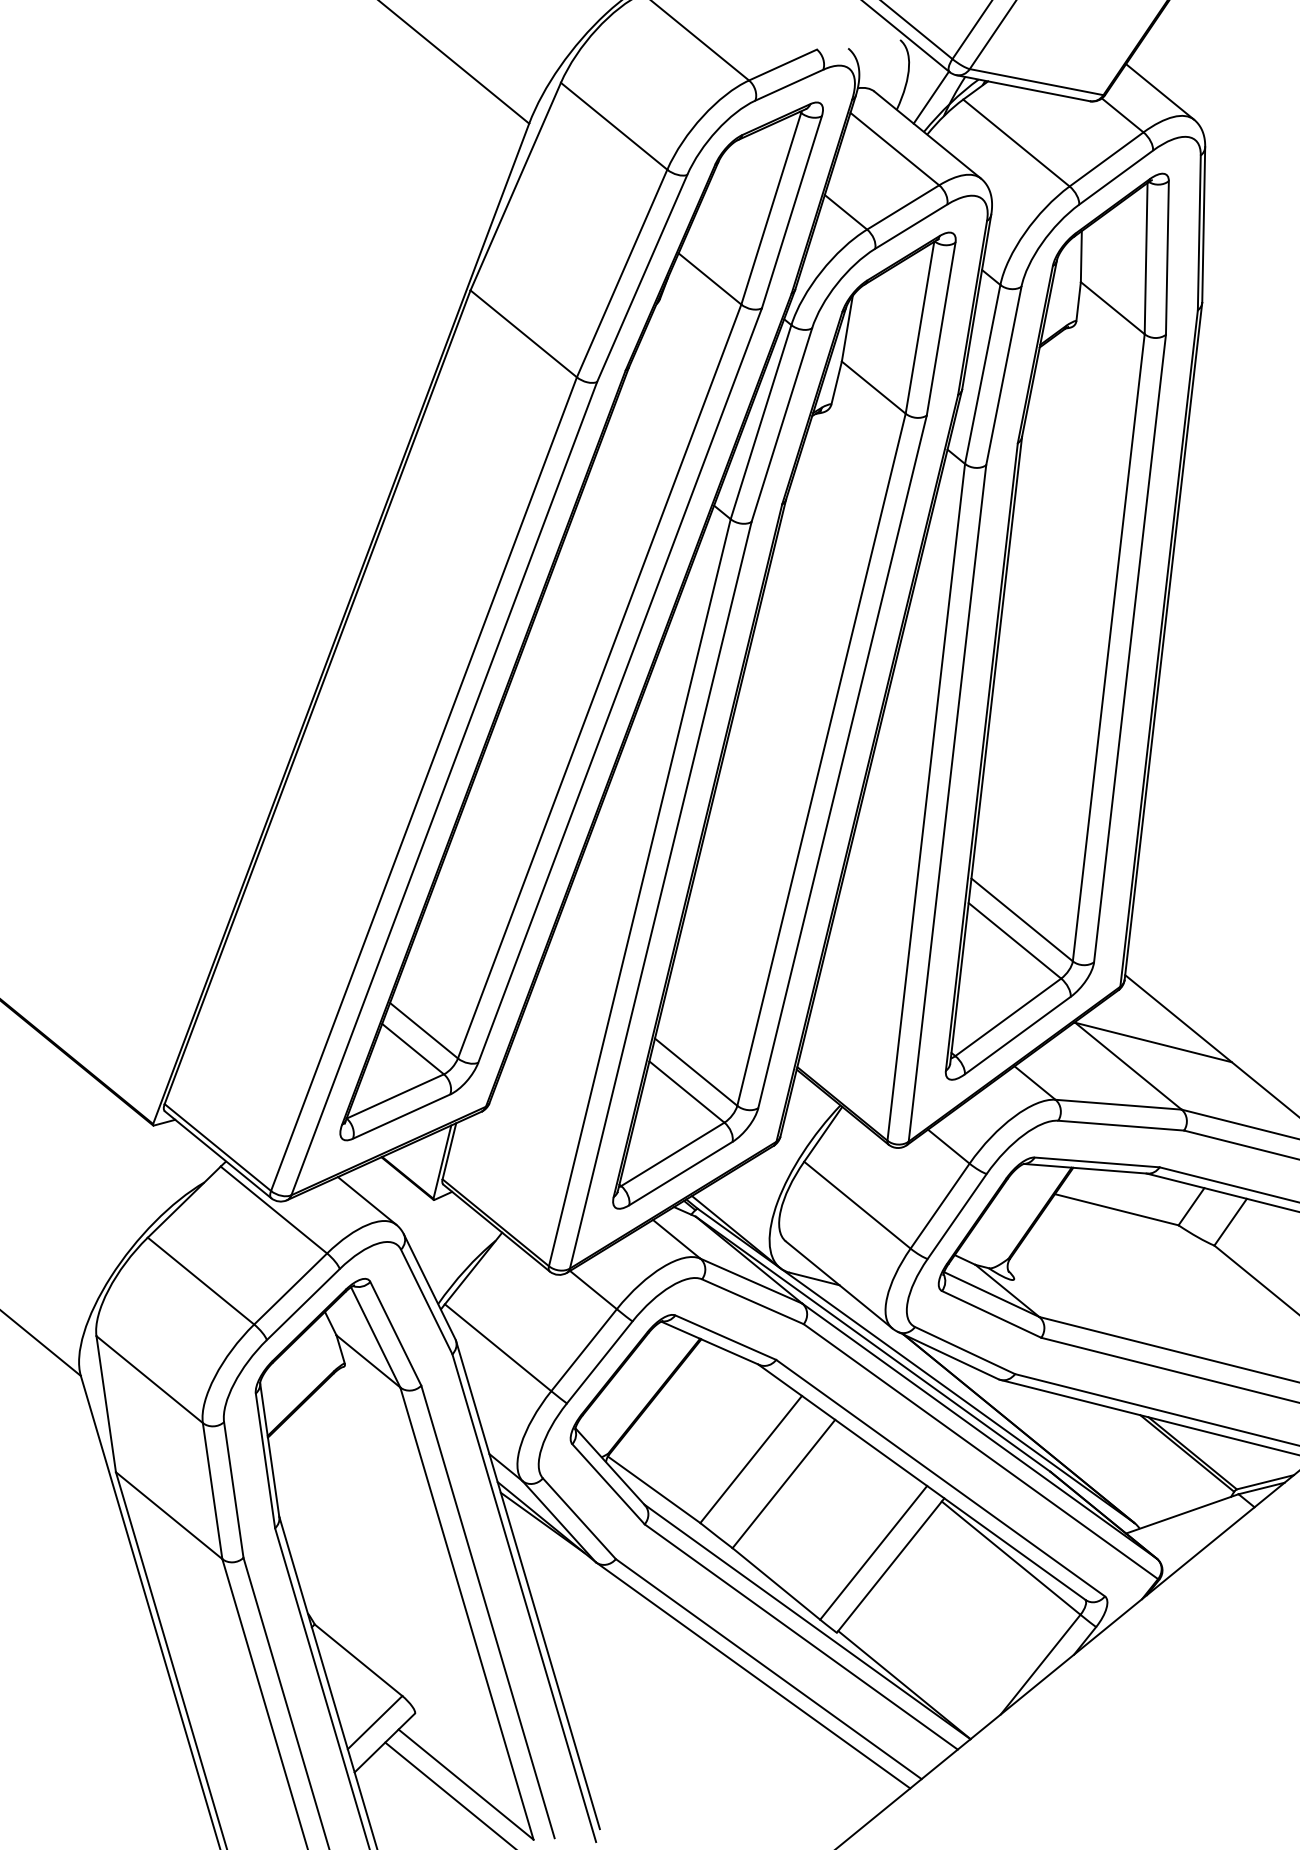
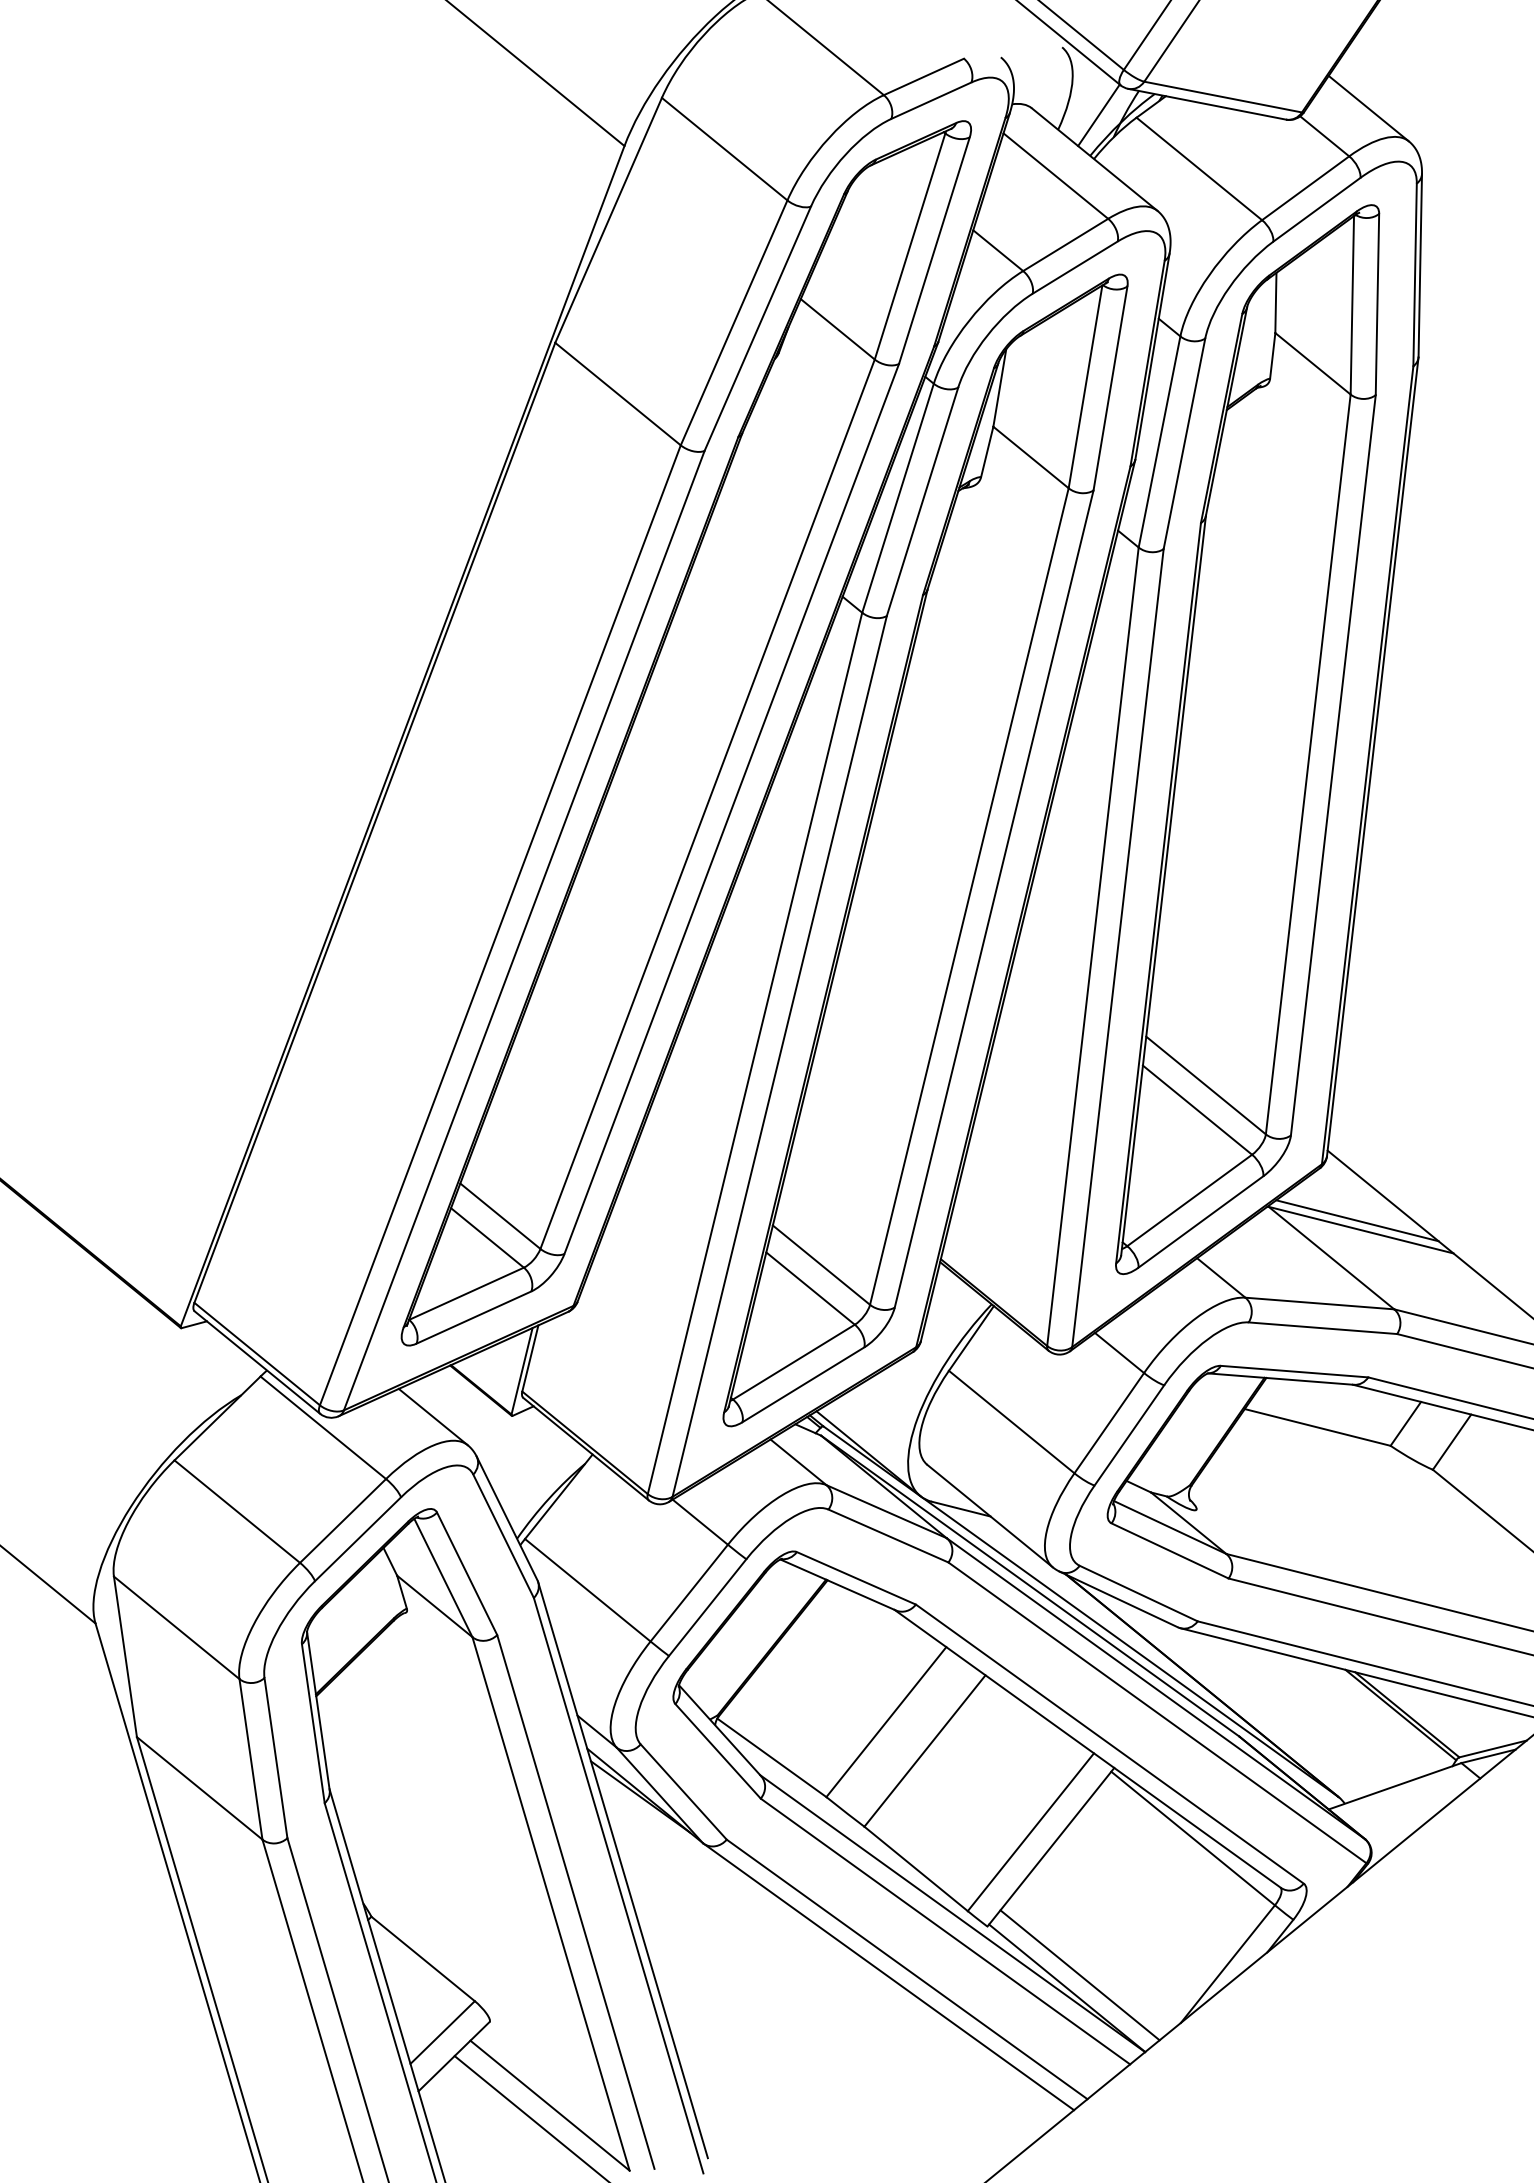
line: (1150, 1034) -> (1357, 1220), added
line: (914, 1674) -> (1079, 1975), added

